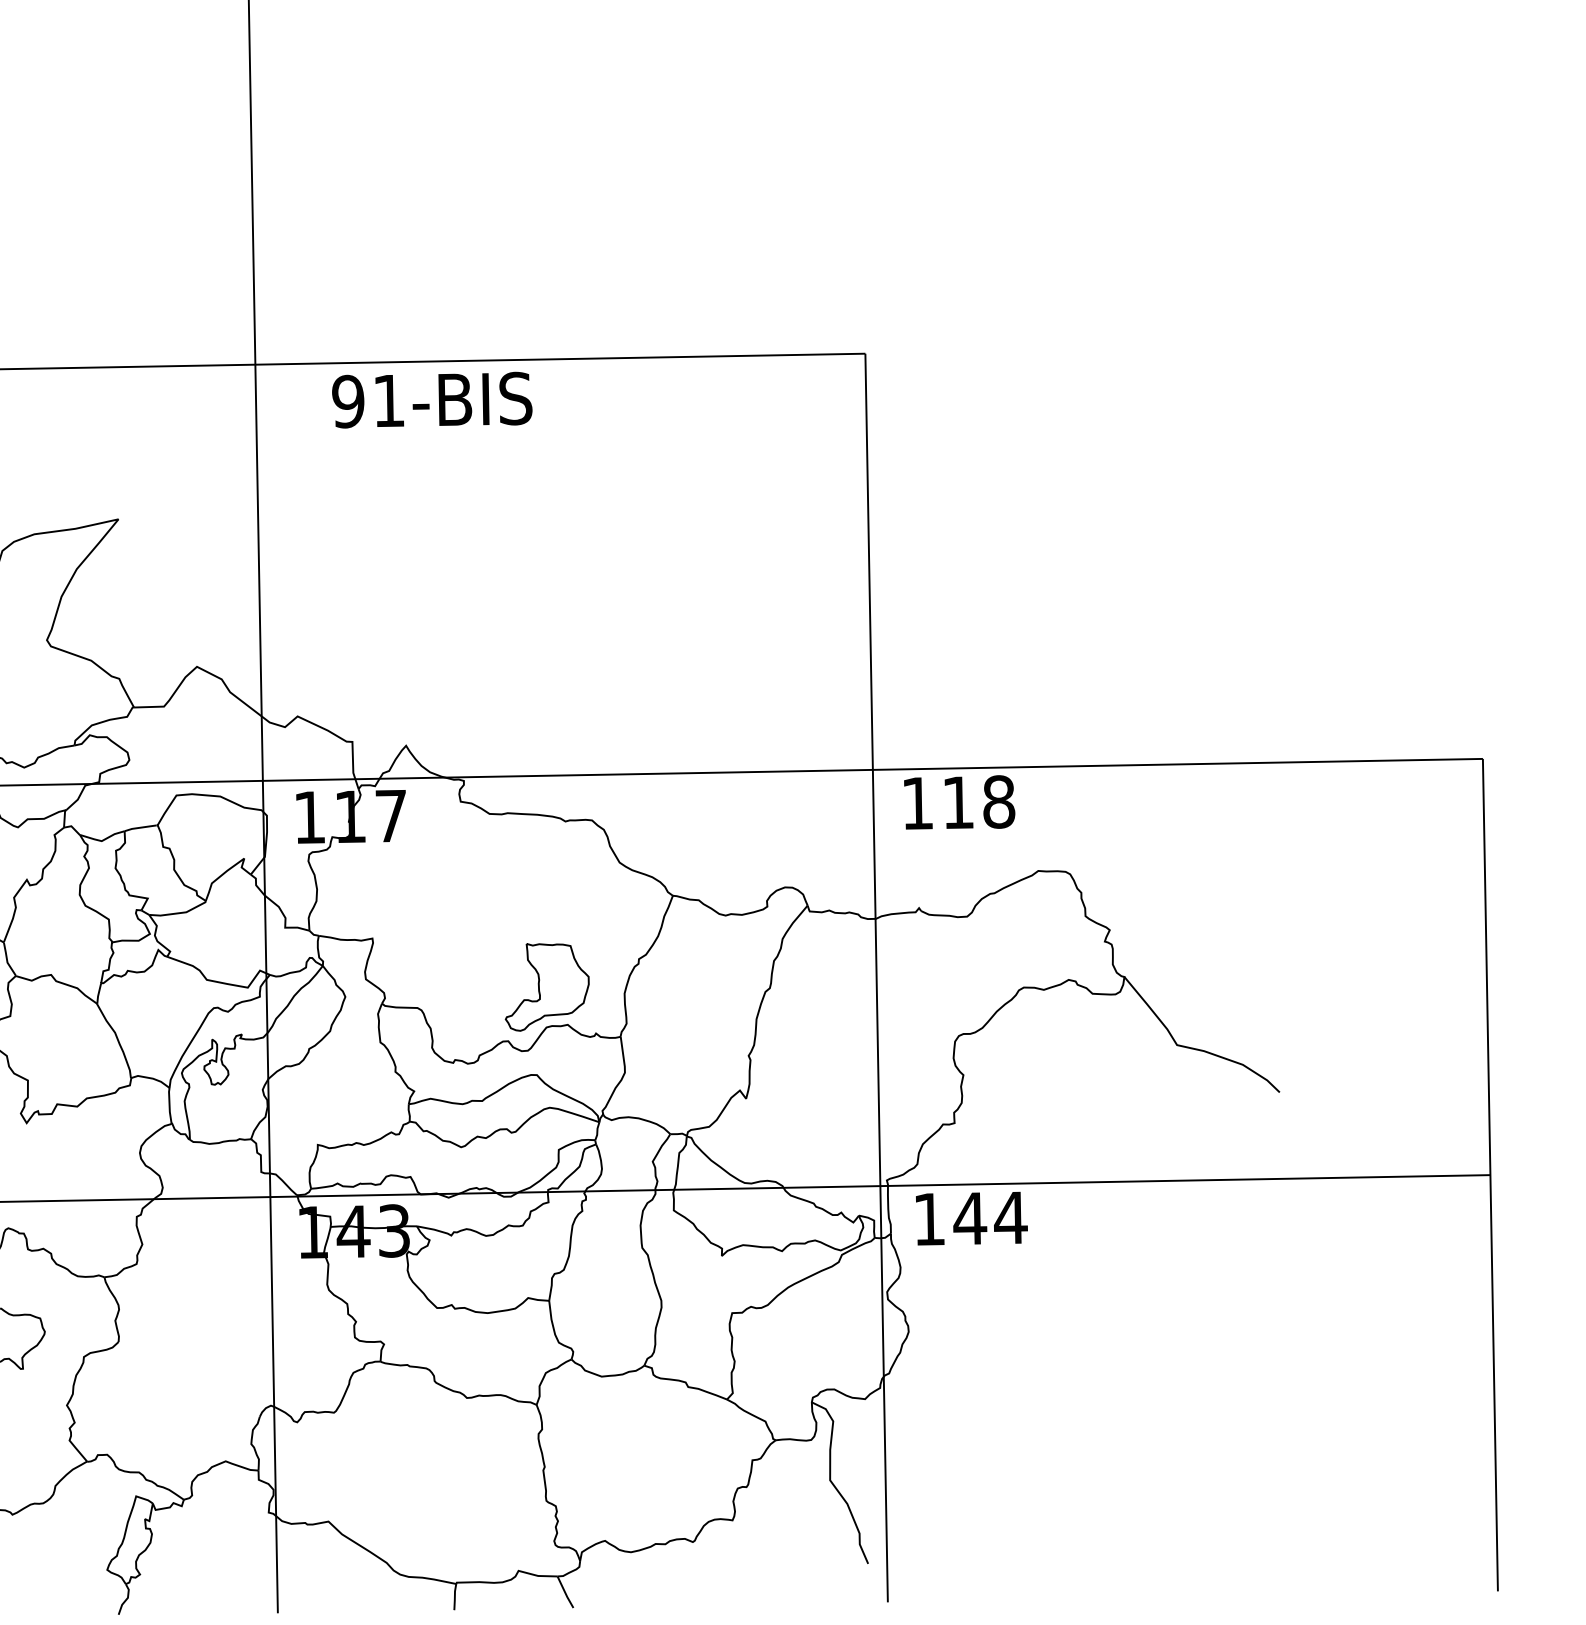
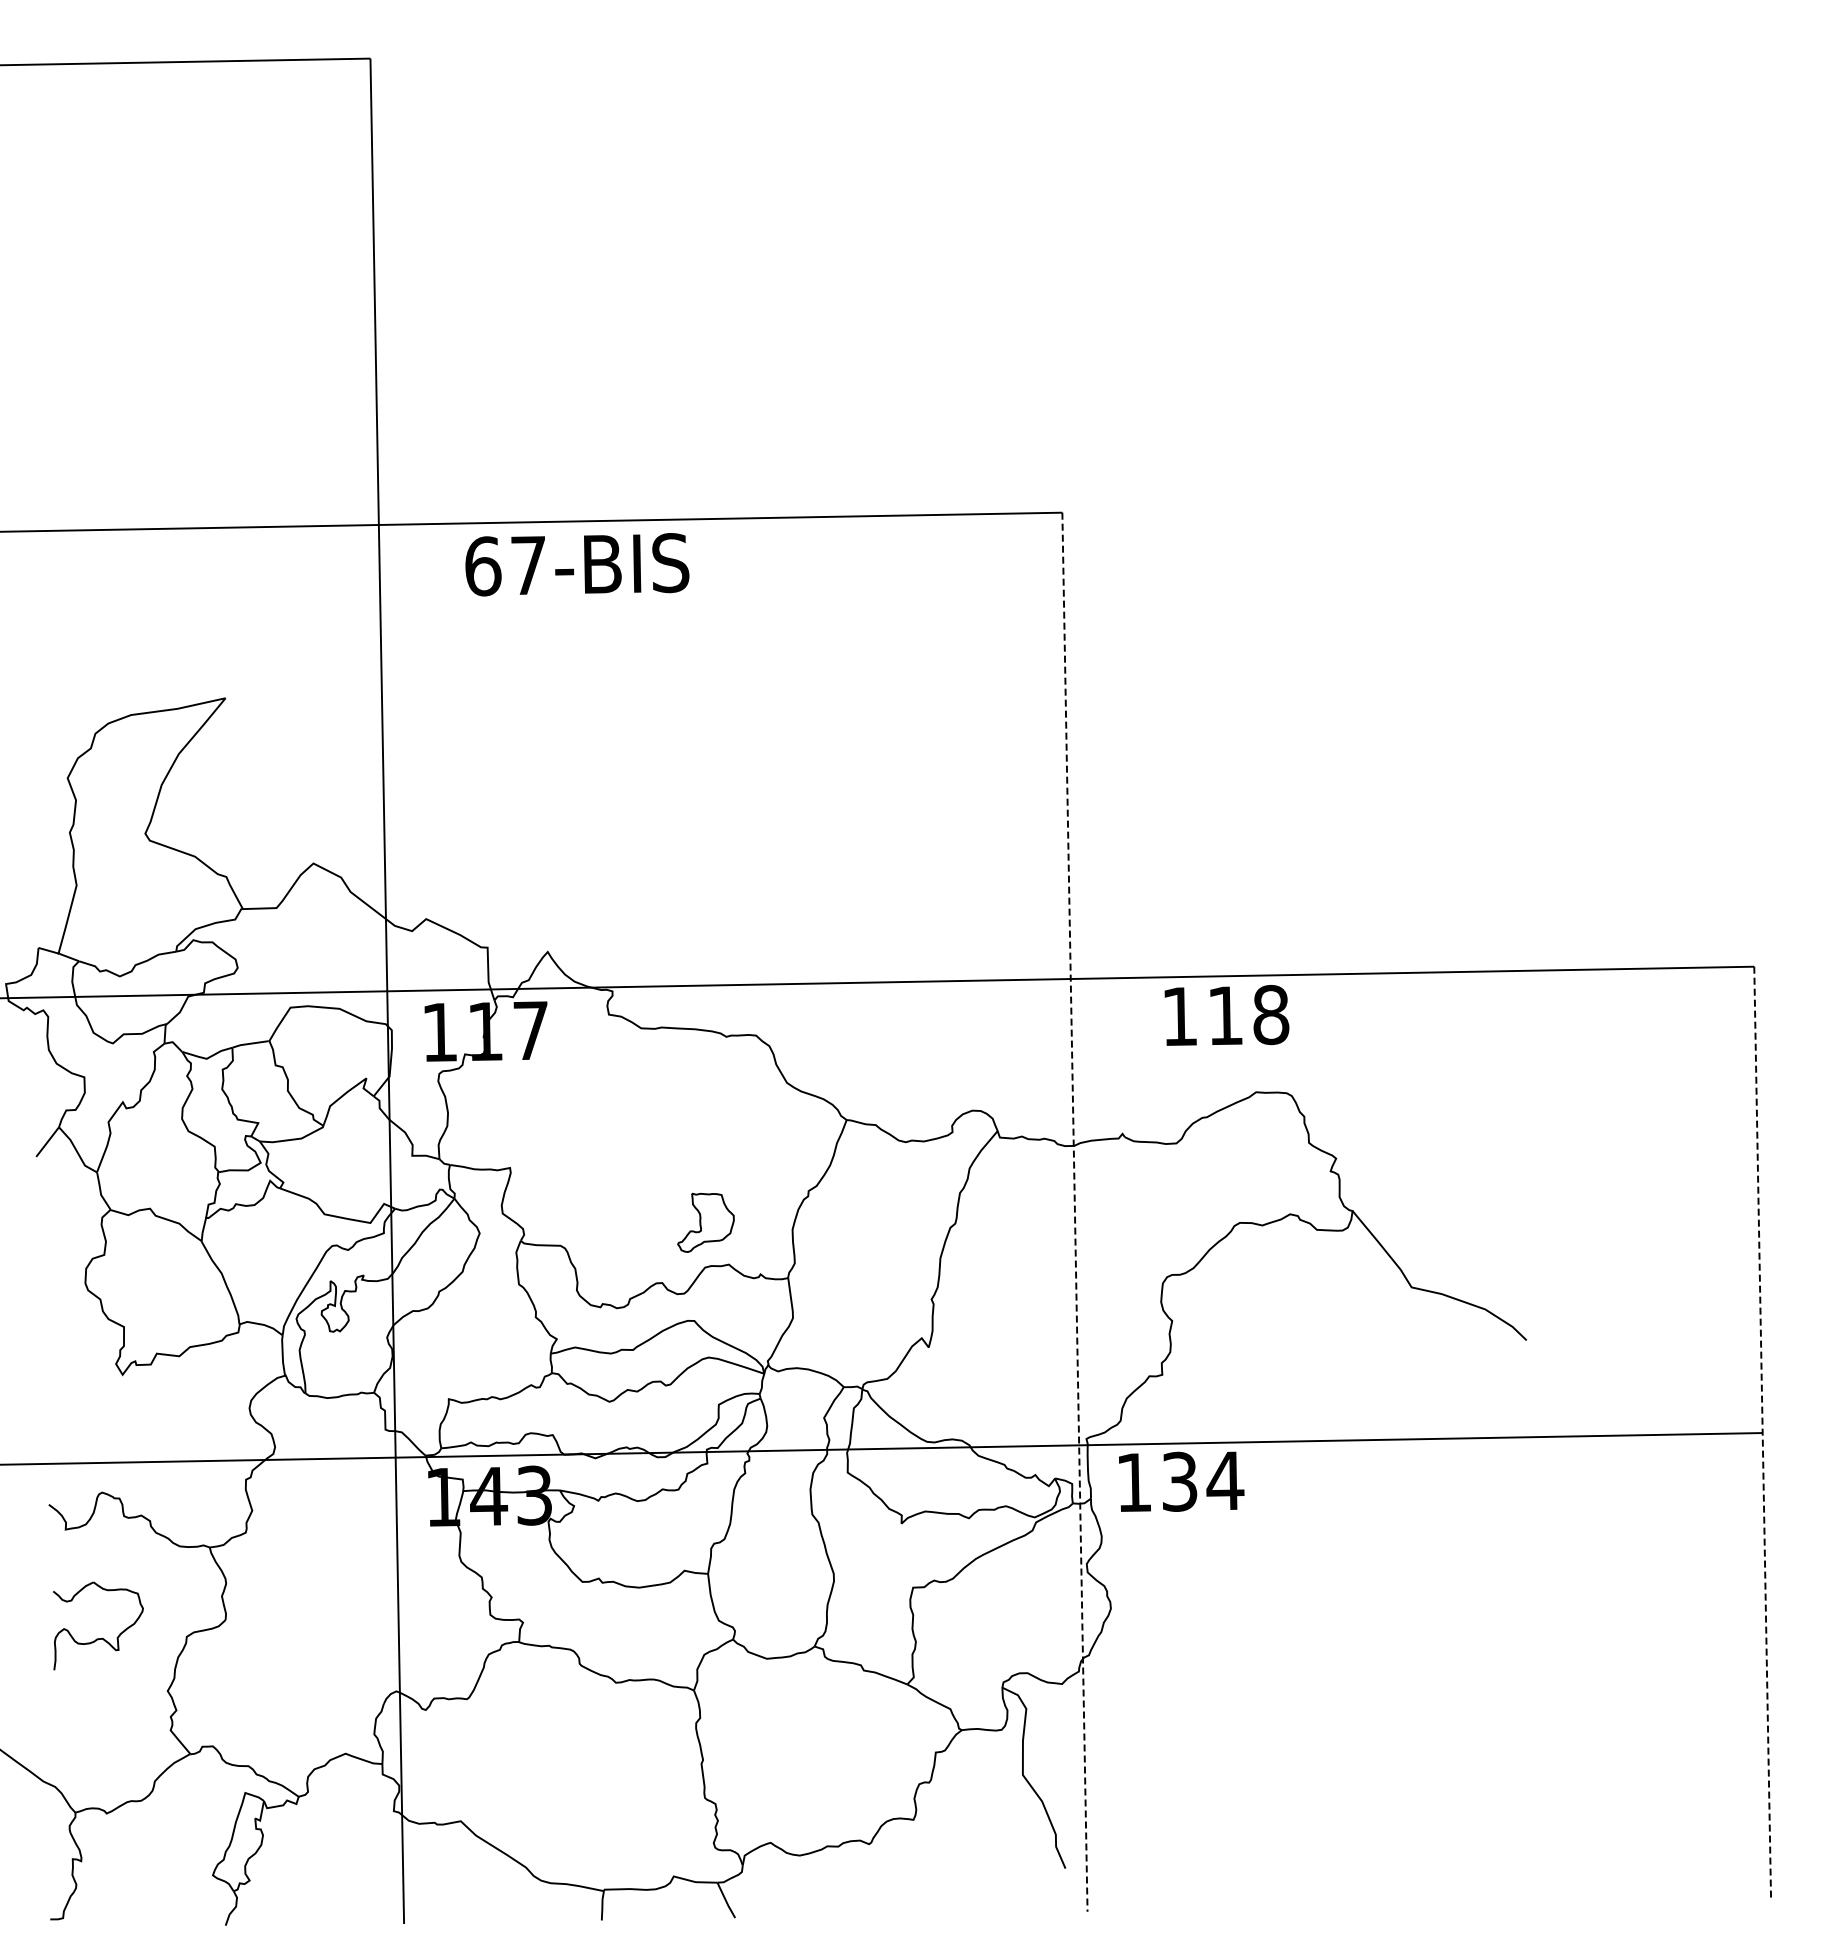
text: (367, 401) -> (504, 566), 91-BIS -> 67-BIS
text: (959, 802) -> (1226, 1015), moved
line: (876, 978) -> (1074, 1212), solid -> dashed
part: (546, 987) -> (705, 1222), size x0.6
line: (1490, 1175) -> (1762, 1433), solid -> dashed
text: (969, 1218) -> (1179, 1481), 144 -> 134

